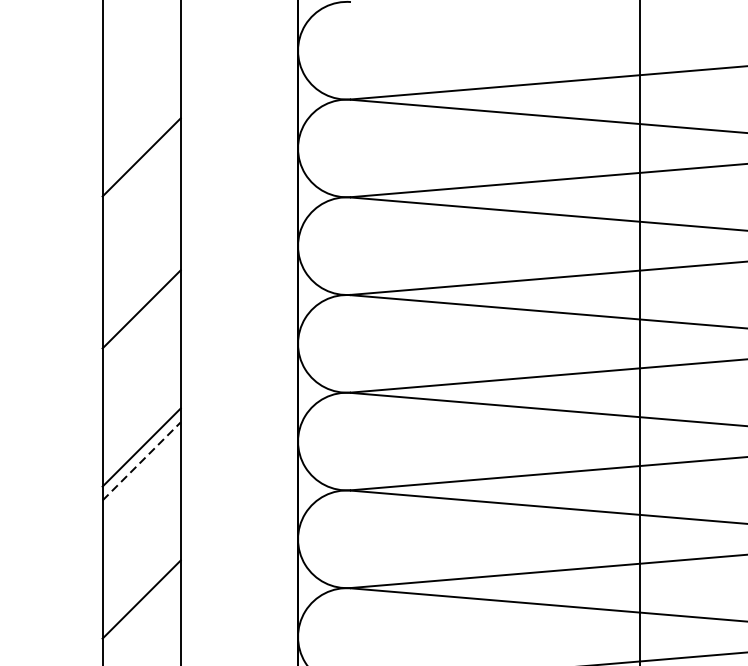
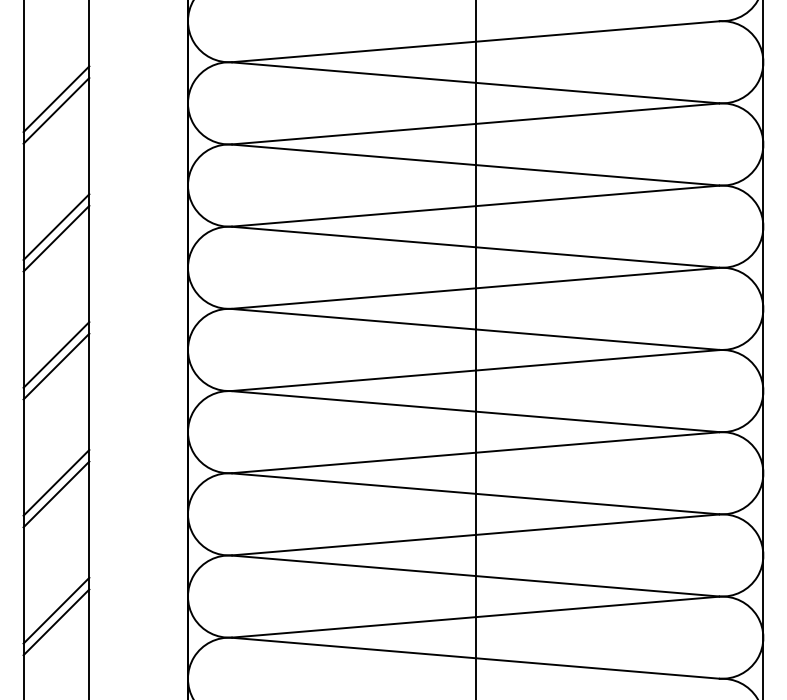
line: (141, 143) -> (56, 99), added
line: (141, 294) -> (56, 226), added
line: (141, 461) -> (56, 366), dashed -> solid
line: (141, 613) -> (56, 494), added

